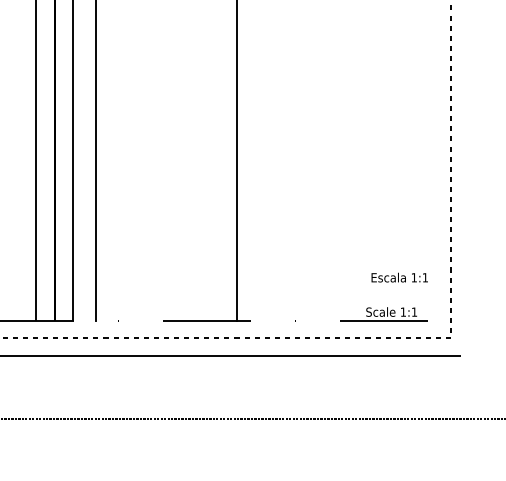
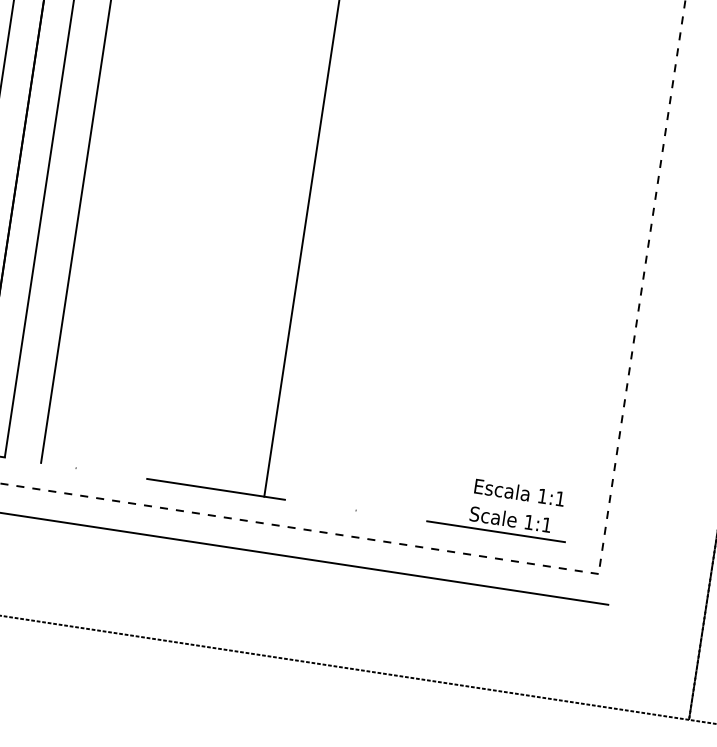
text: (399, 277) -> (519, 492), moved

